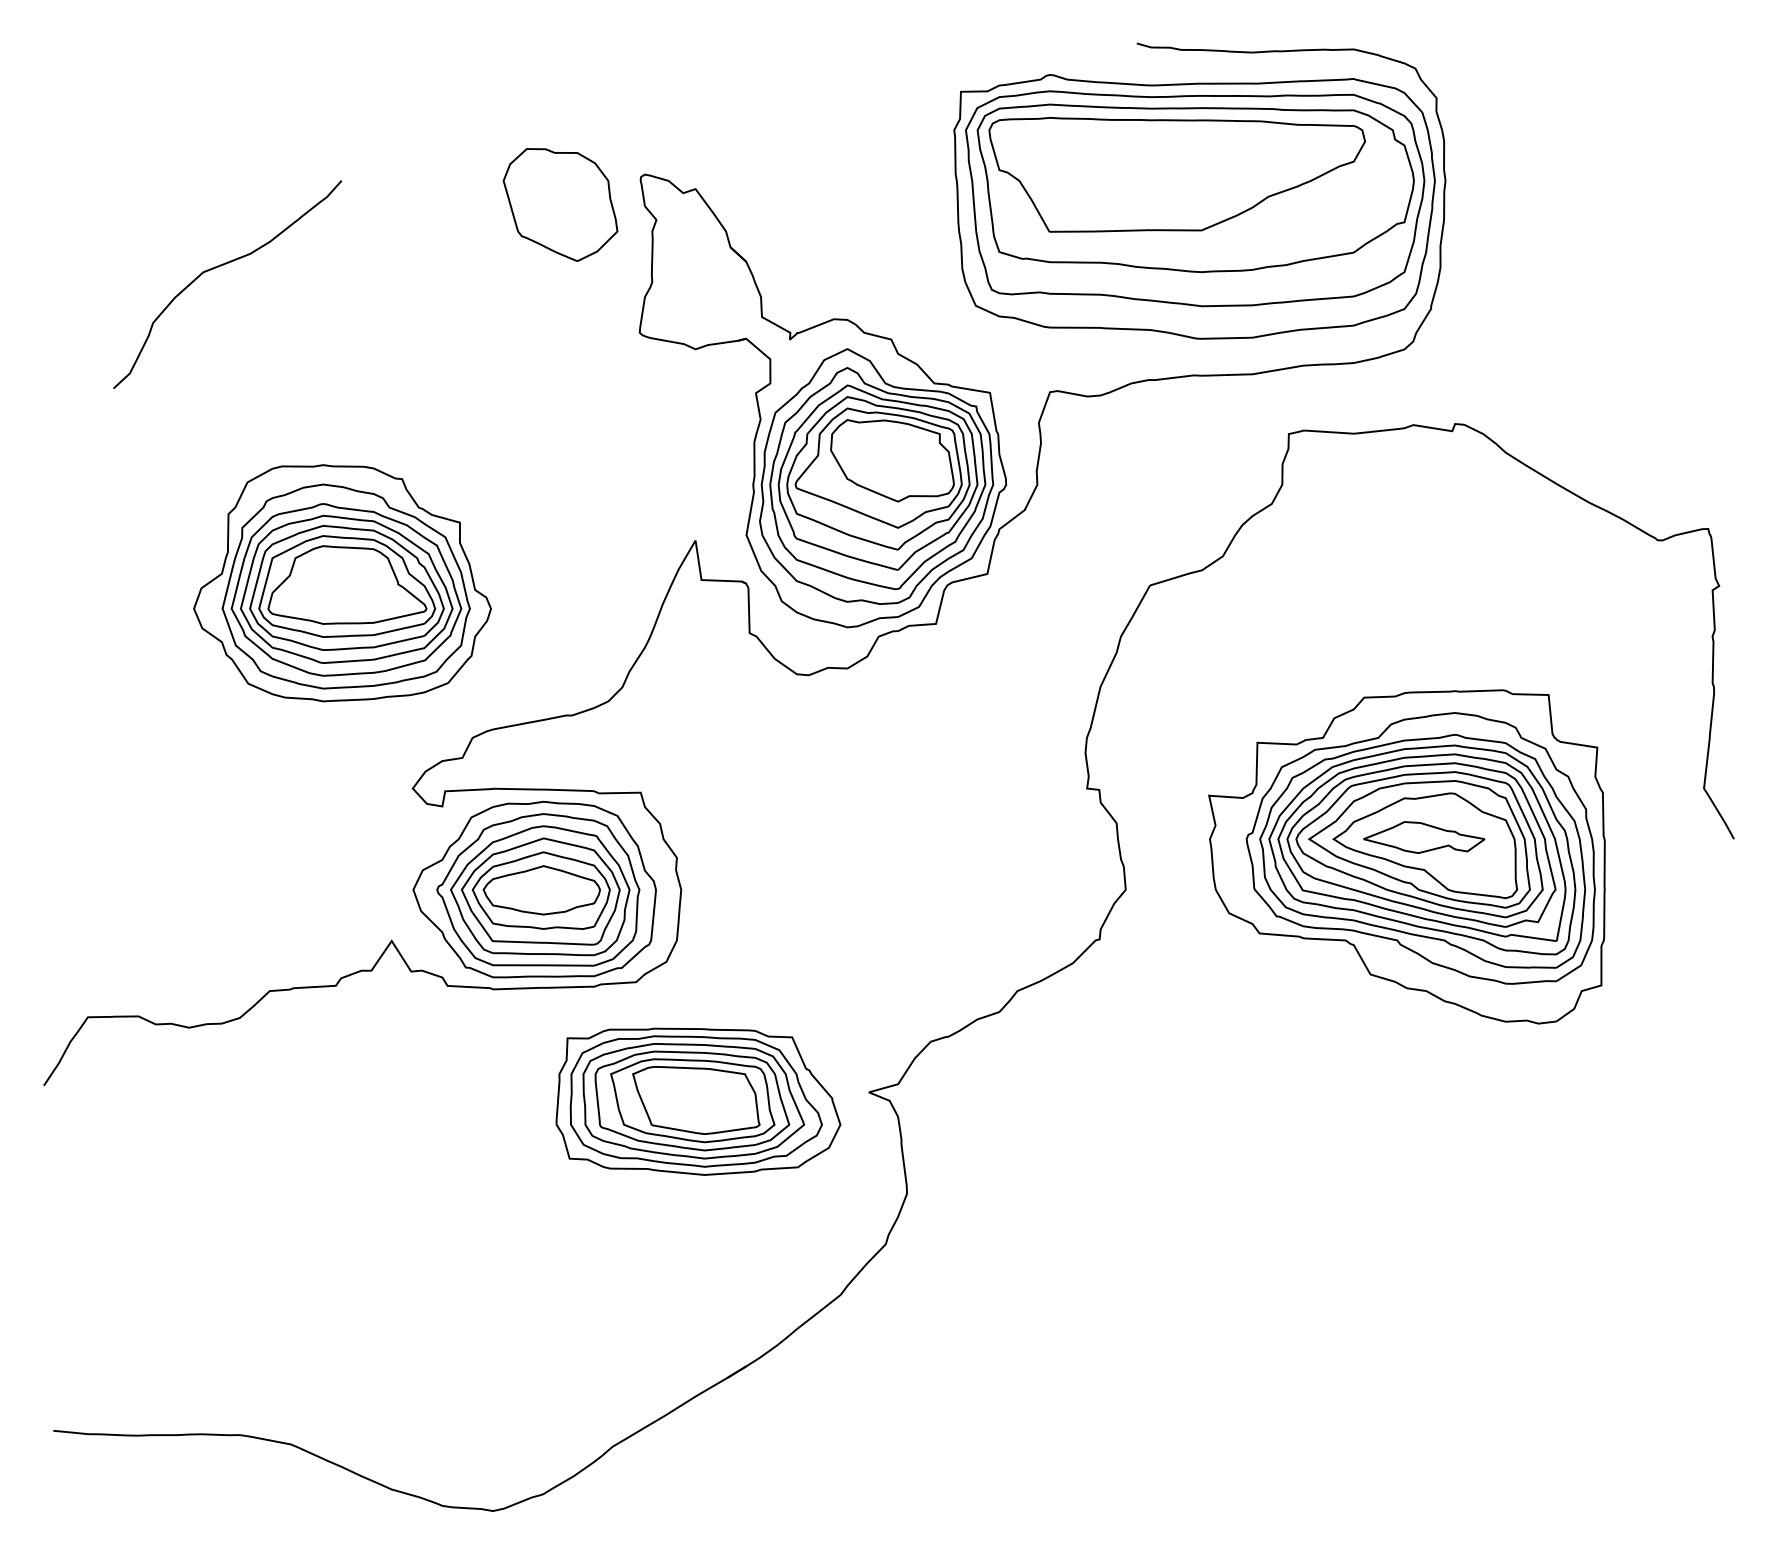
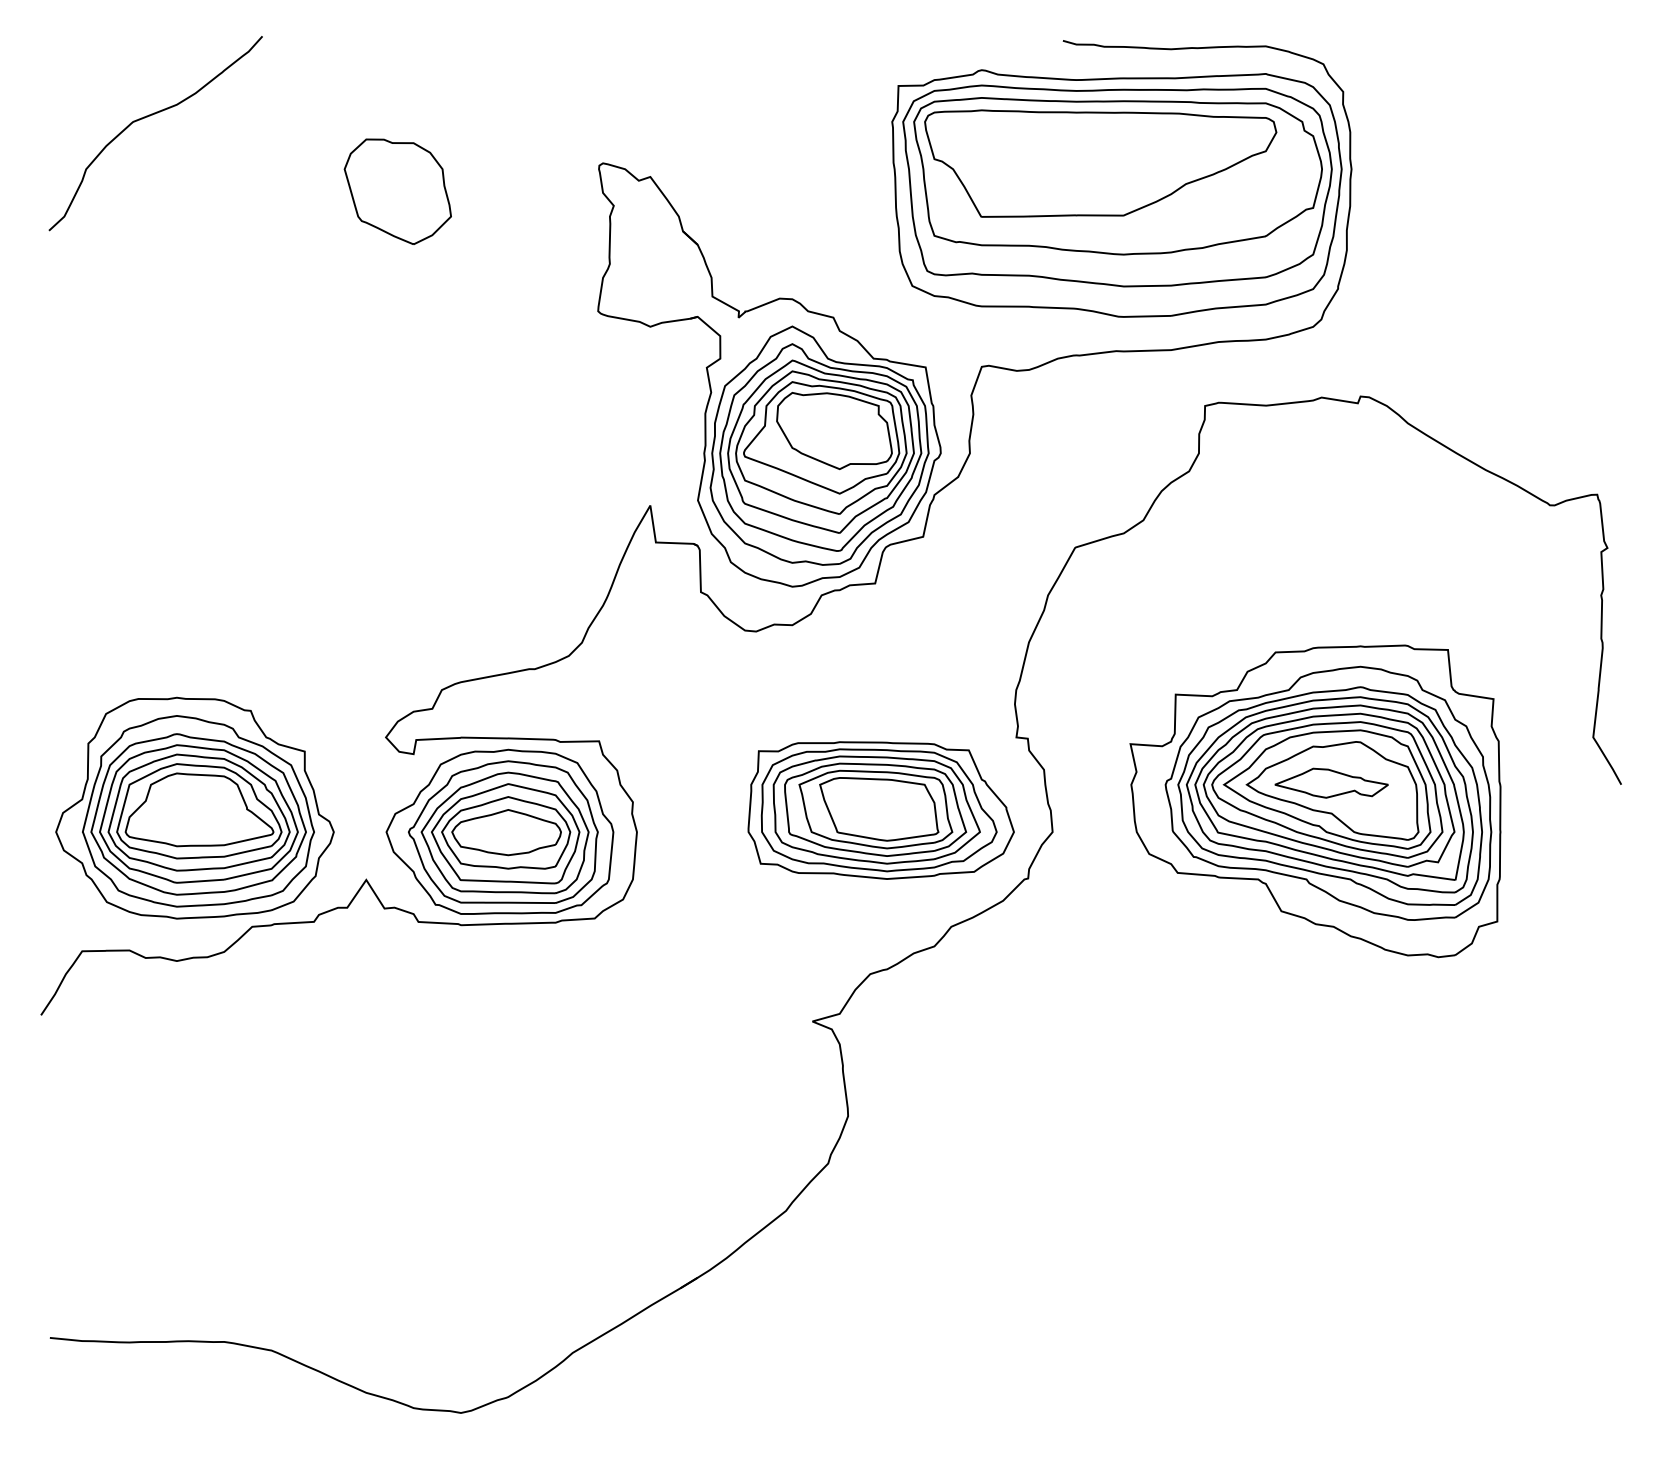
part: (560, 204) -> (397, 191), moved
curve: (221, 266) -> (150, 116), moved
part: (342, 583) -> (194, 808), moved
part: (698, 1101) -> (881, 810), moved

